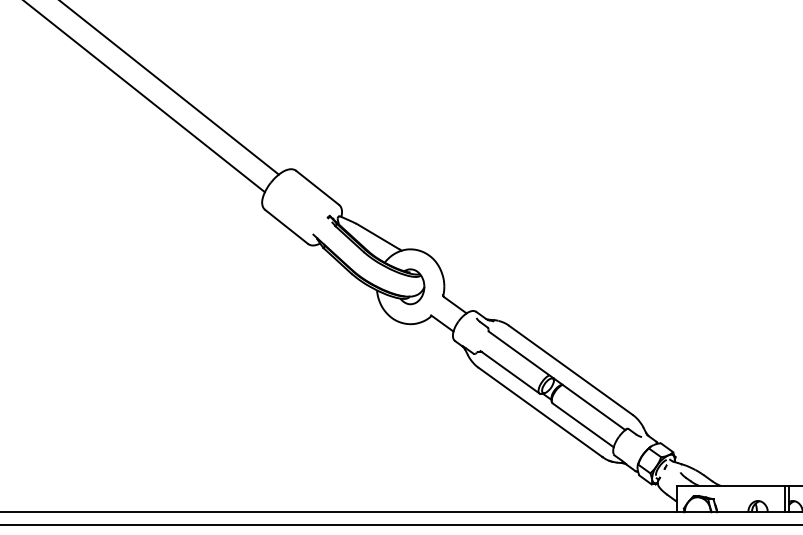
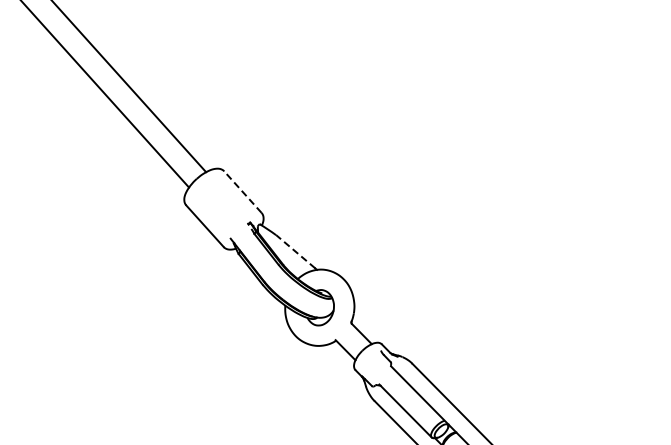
line: (317, 187) -> (242, 191), solid -> dashed
line: (377, 236) -> (295, 251), solid -> dashed

